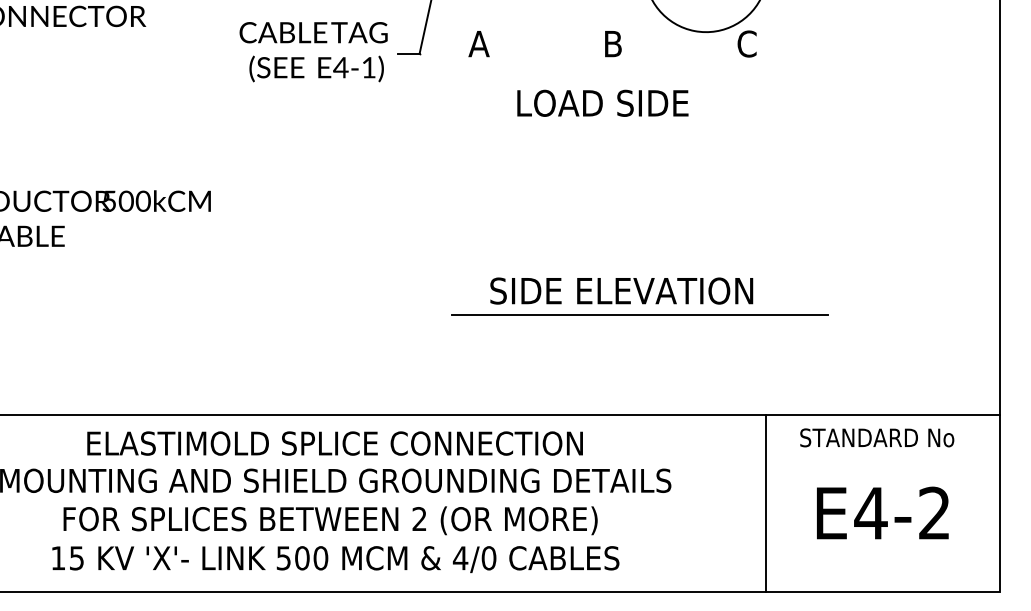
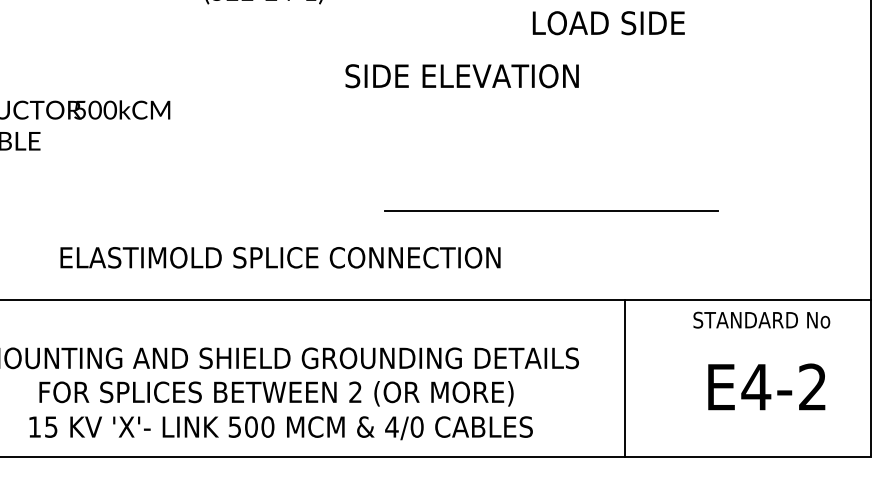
text: (602, 102) -> (608, 22), moved
text: (621, 290) -> (461, 75), moved
text: (334, 443) -> (279, 257), moved
line: (766, 503) -> (625, 378), moved

